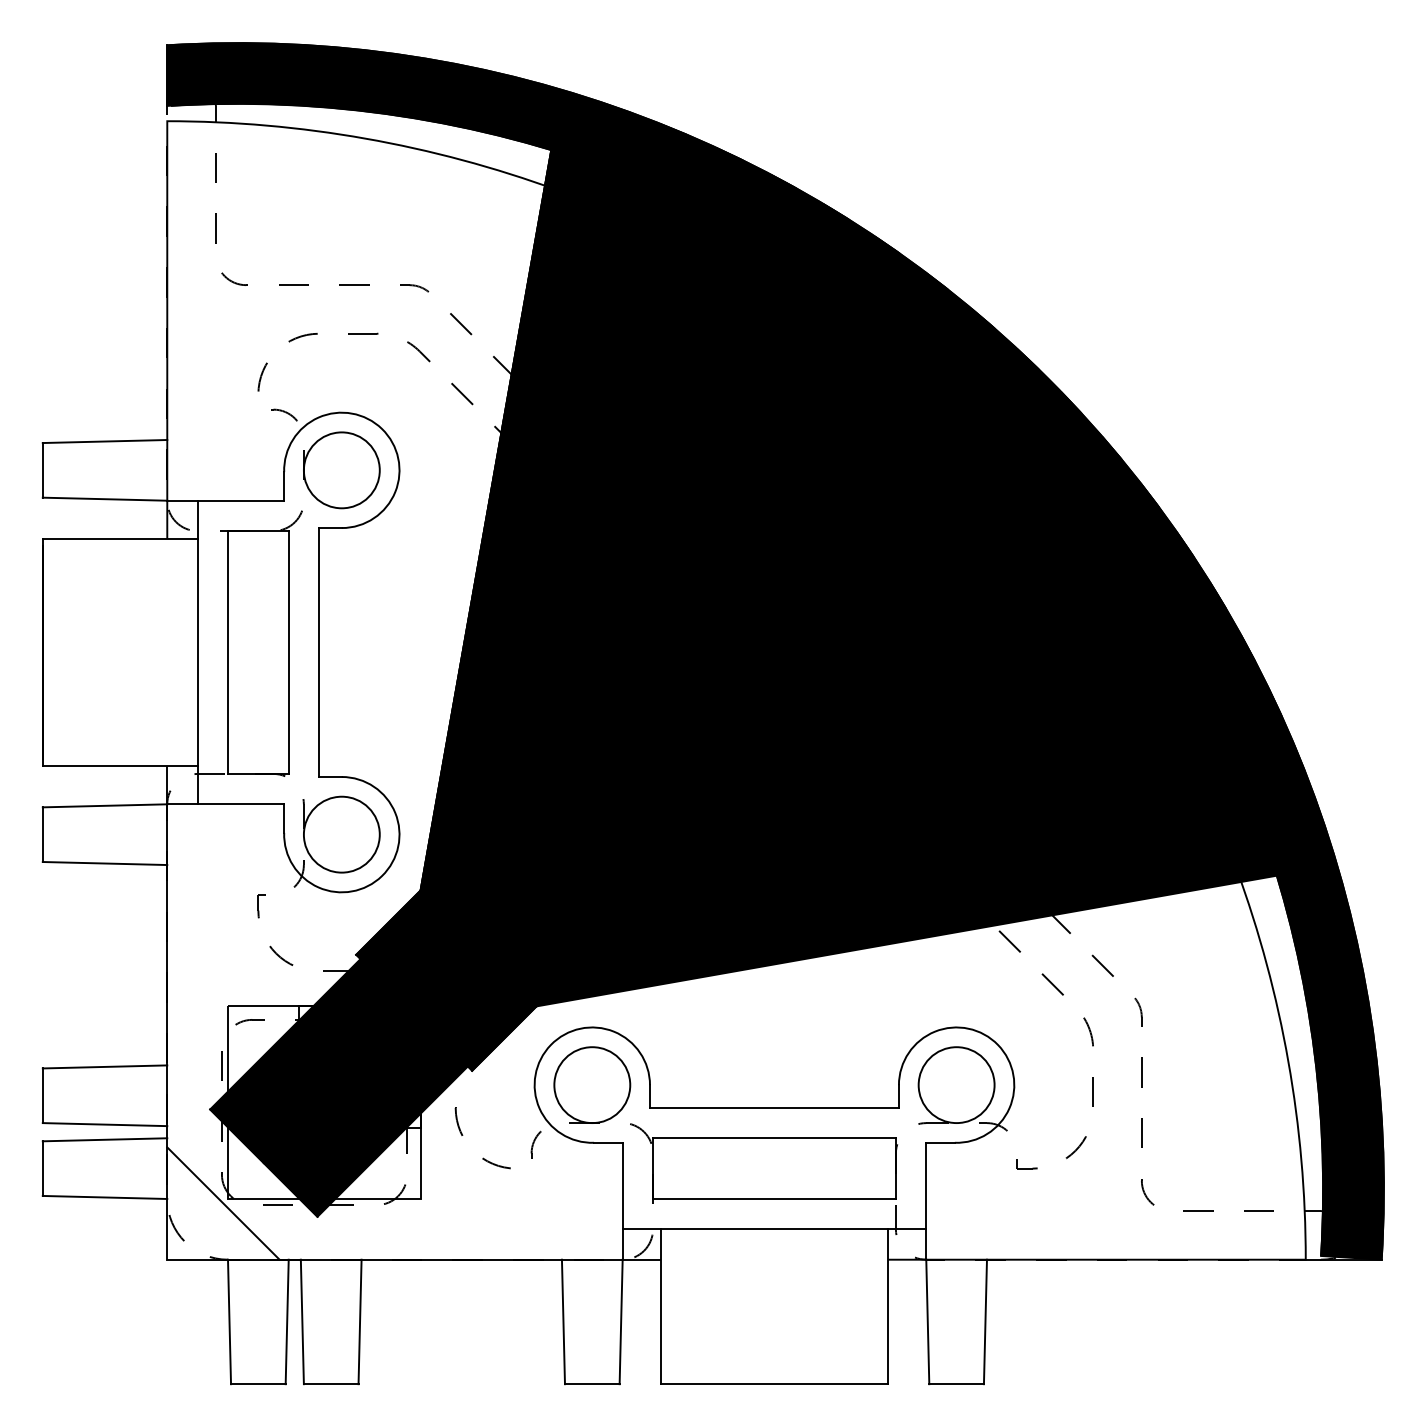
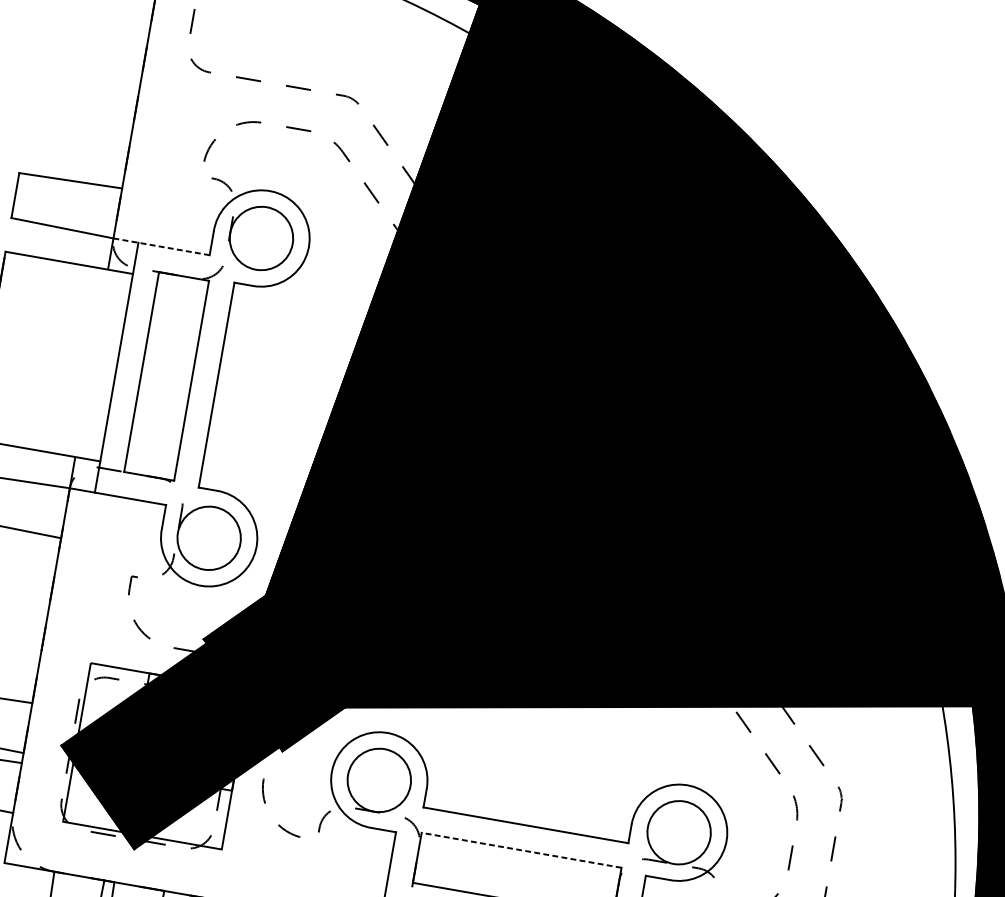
line: (226, 500) -> (162, 246), solid -> dashed
line: (773, 1138) -> (520, 850), solid -> dashed
line: (223, 1203) -> (58, 824), removed

